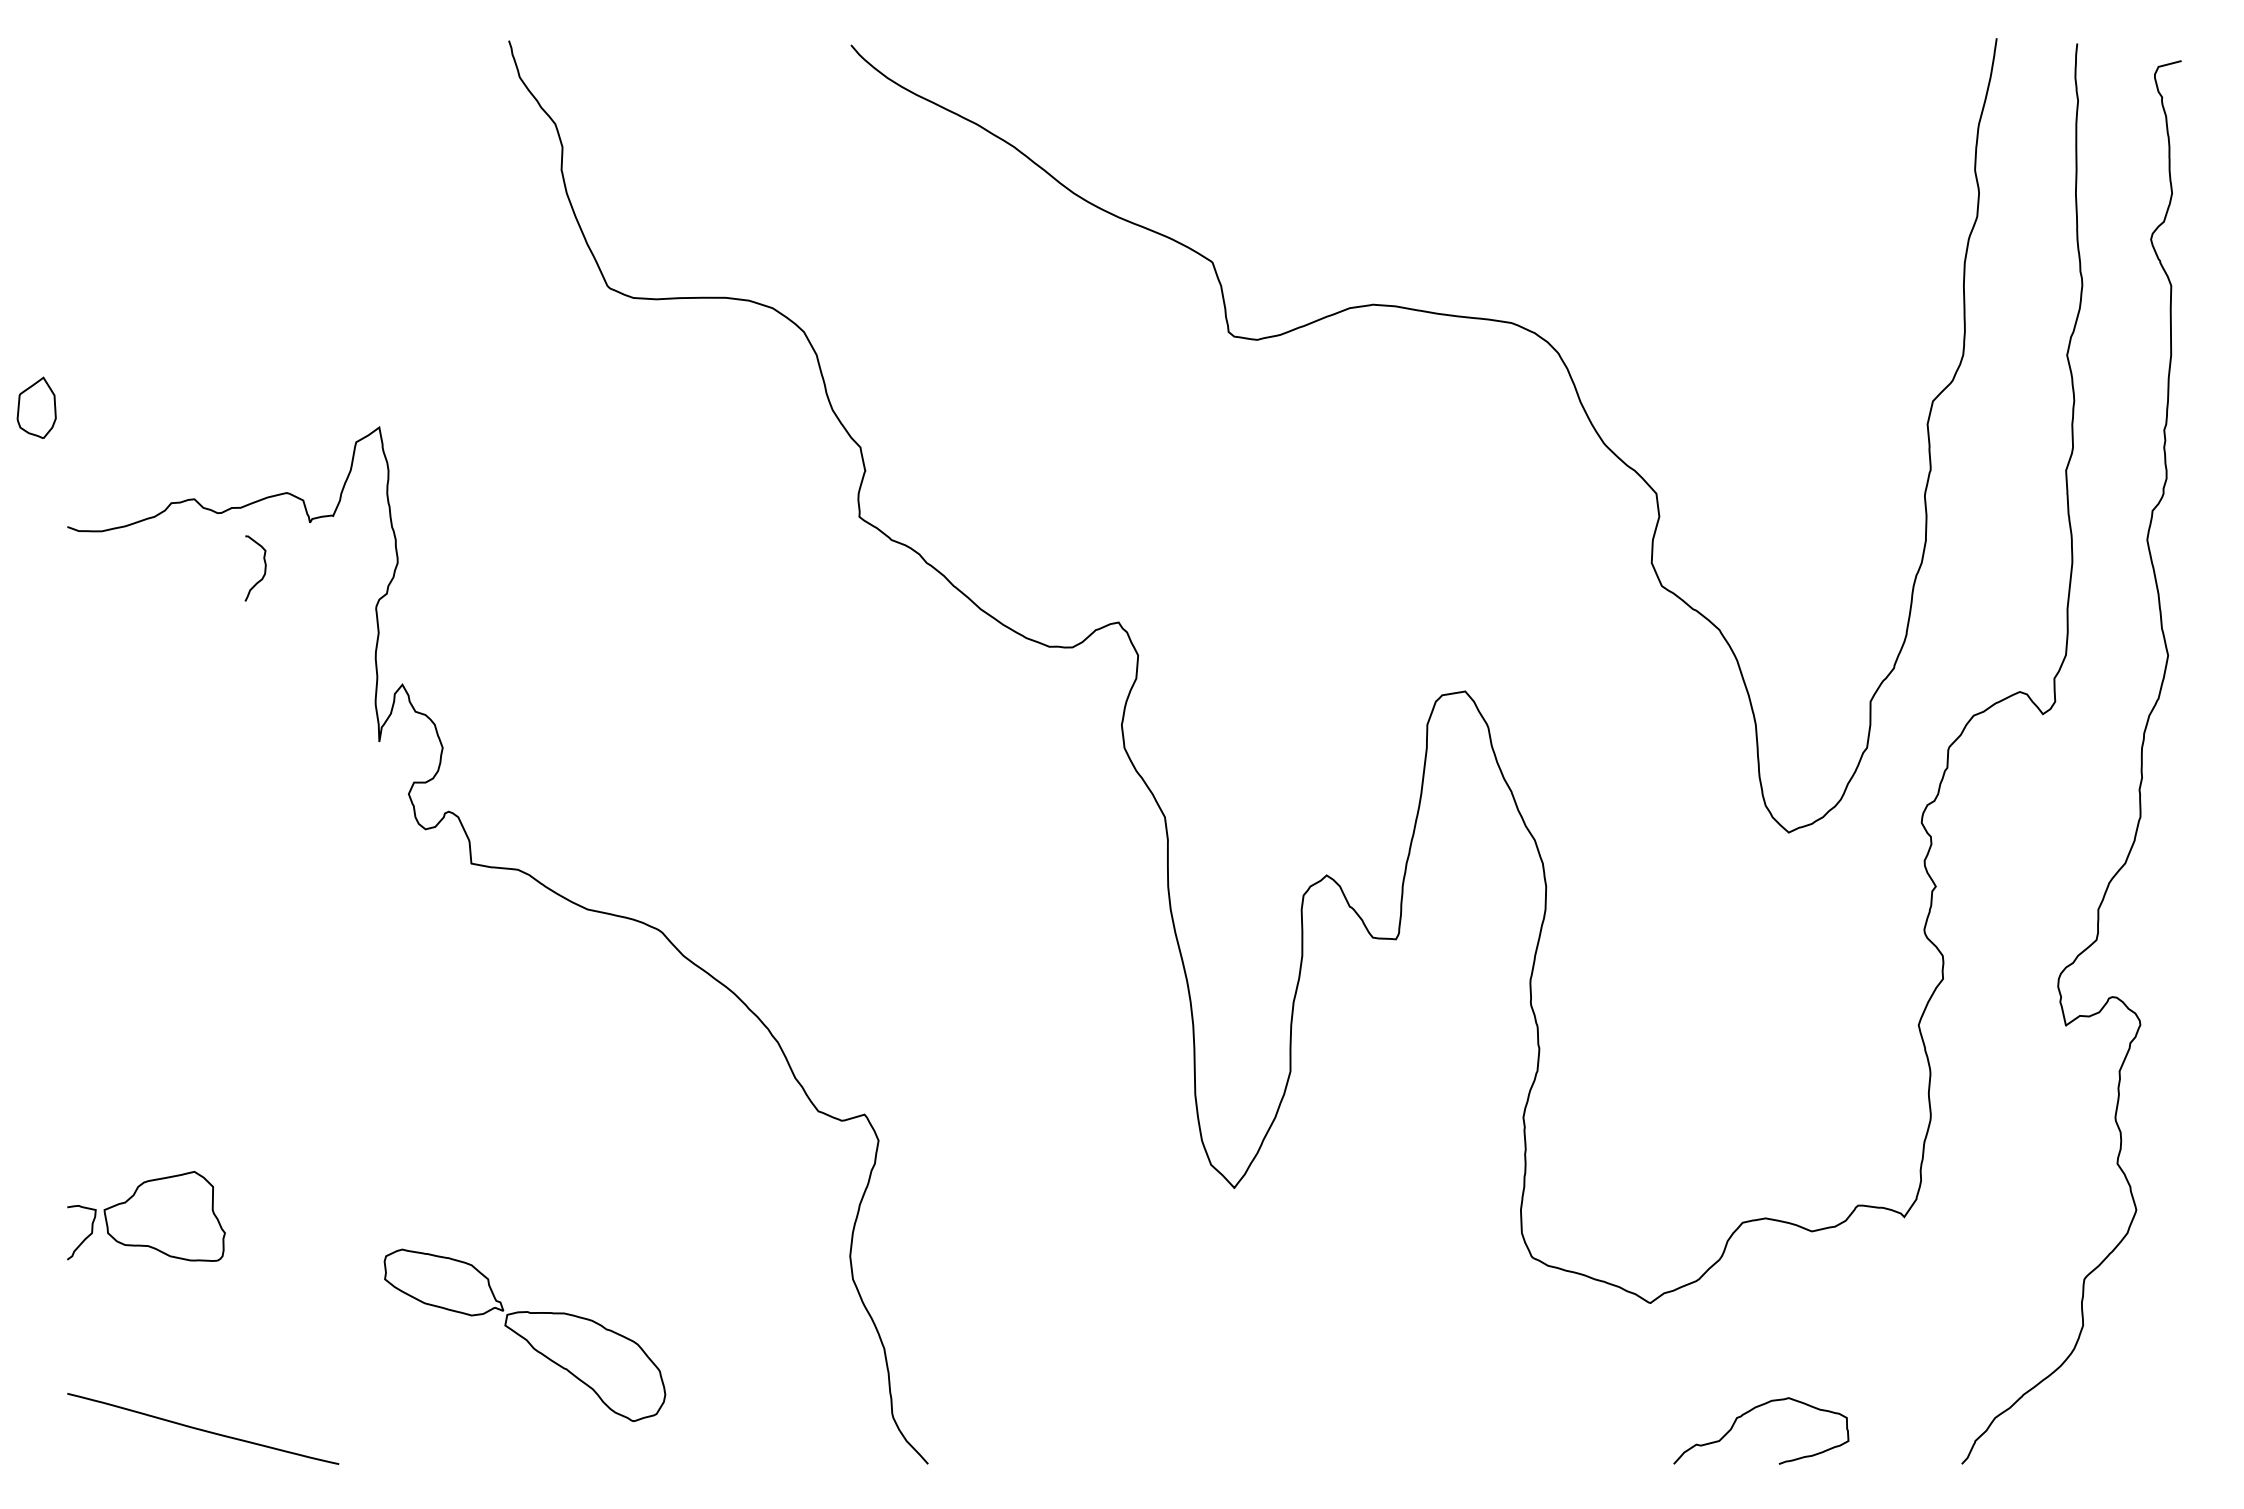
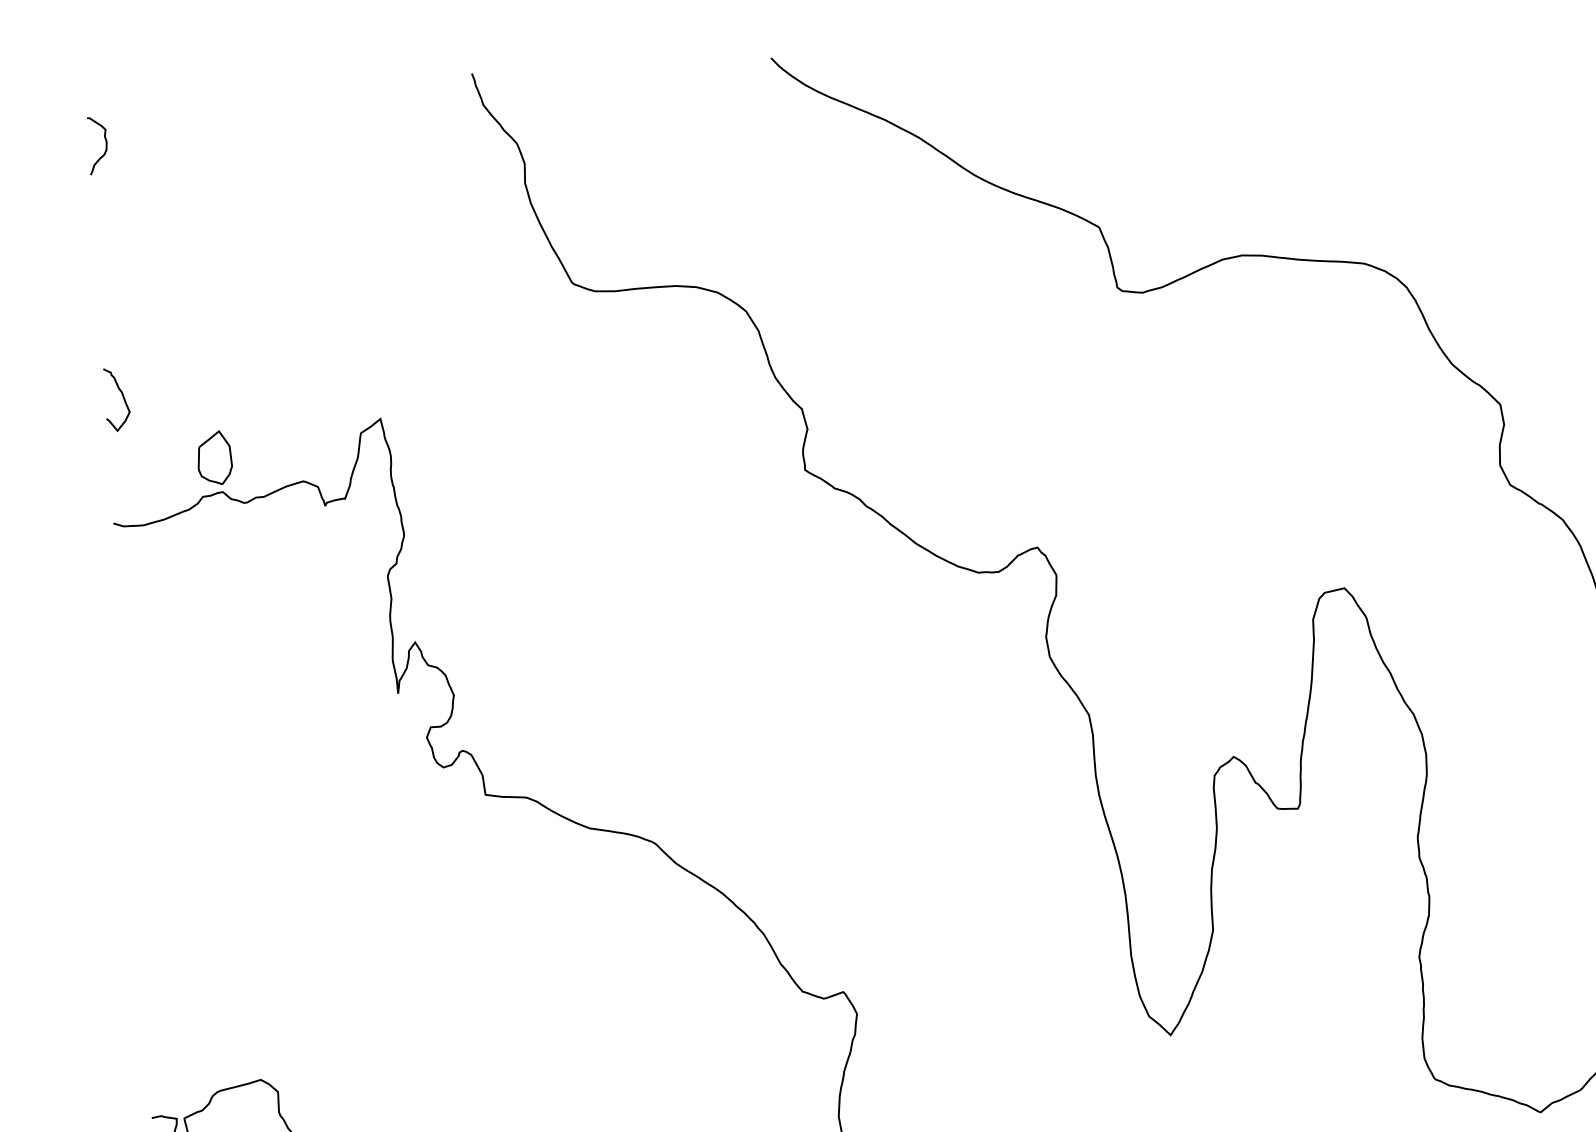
curve: (87, 384) -> (122, 397), added
part: (36, 407) -> (214, 457), moved
curve: (264, 568) -> (105, 145), moved

